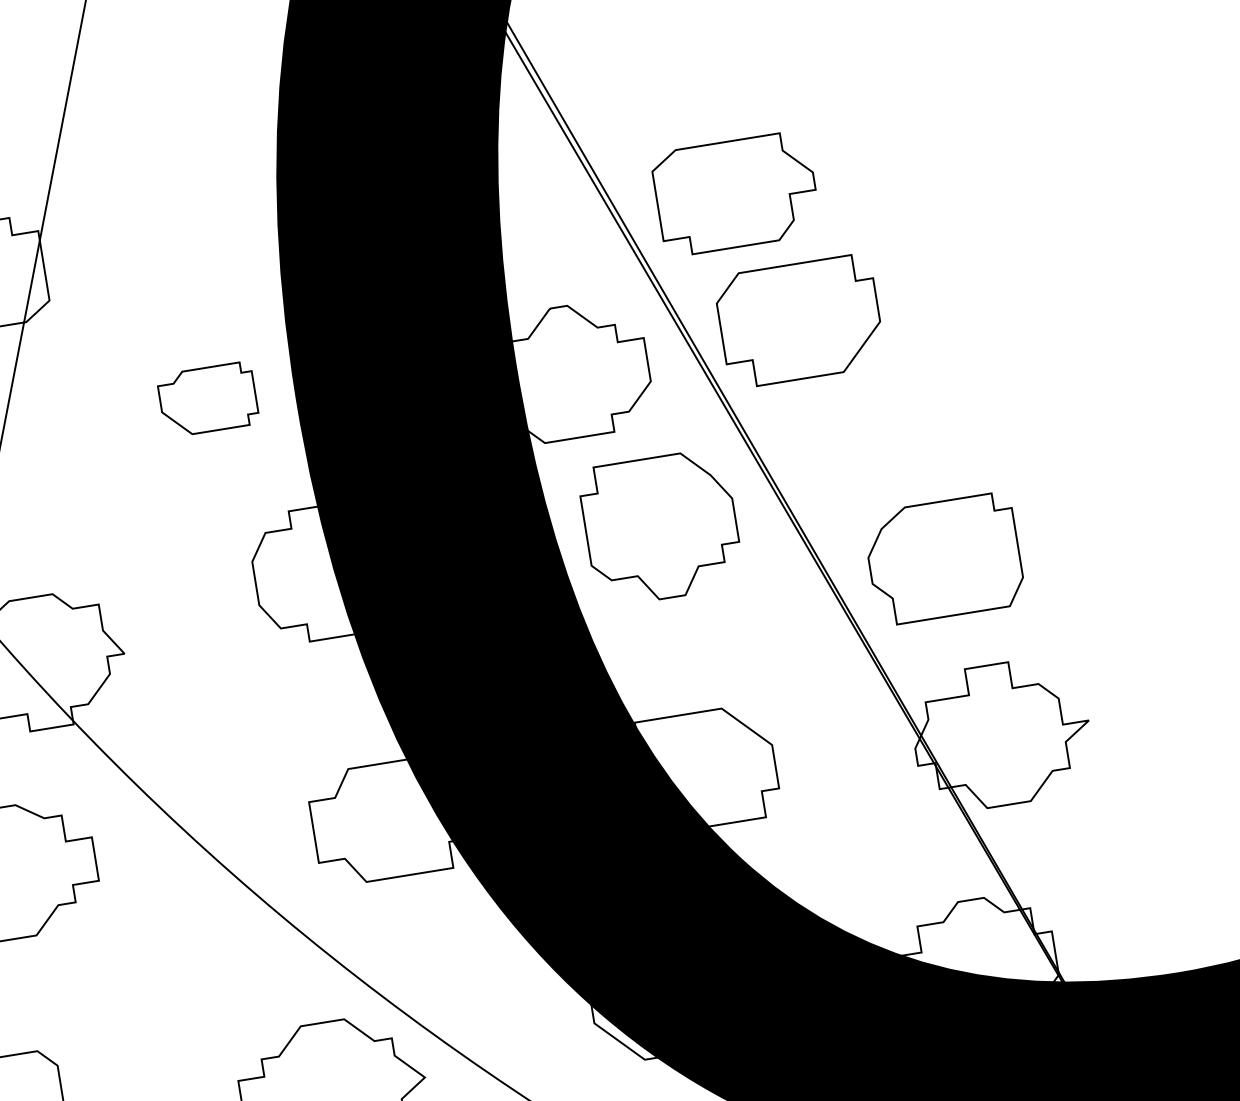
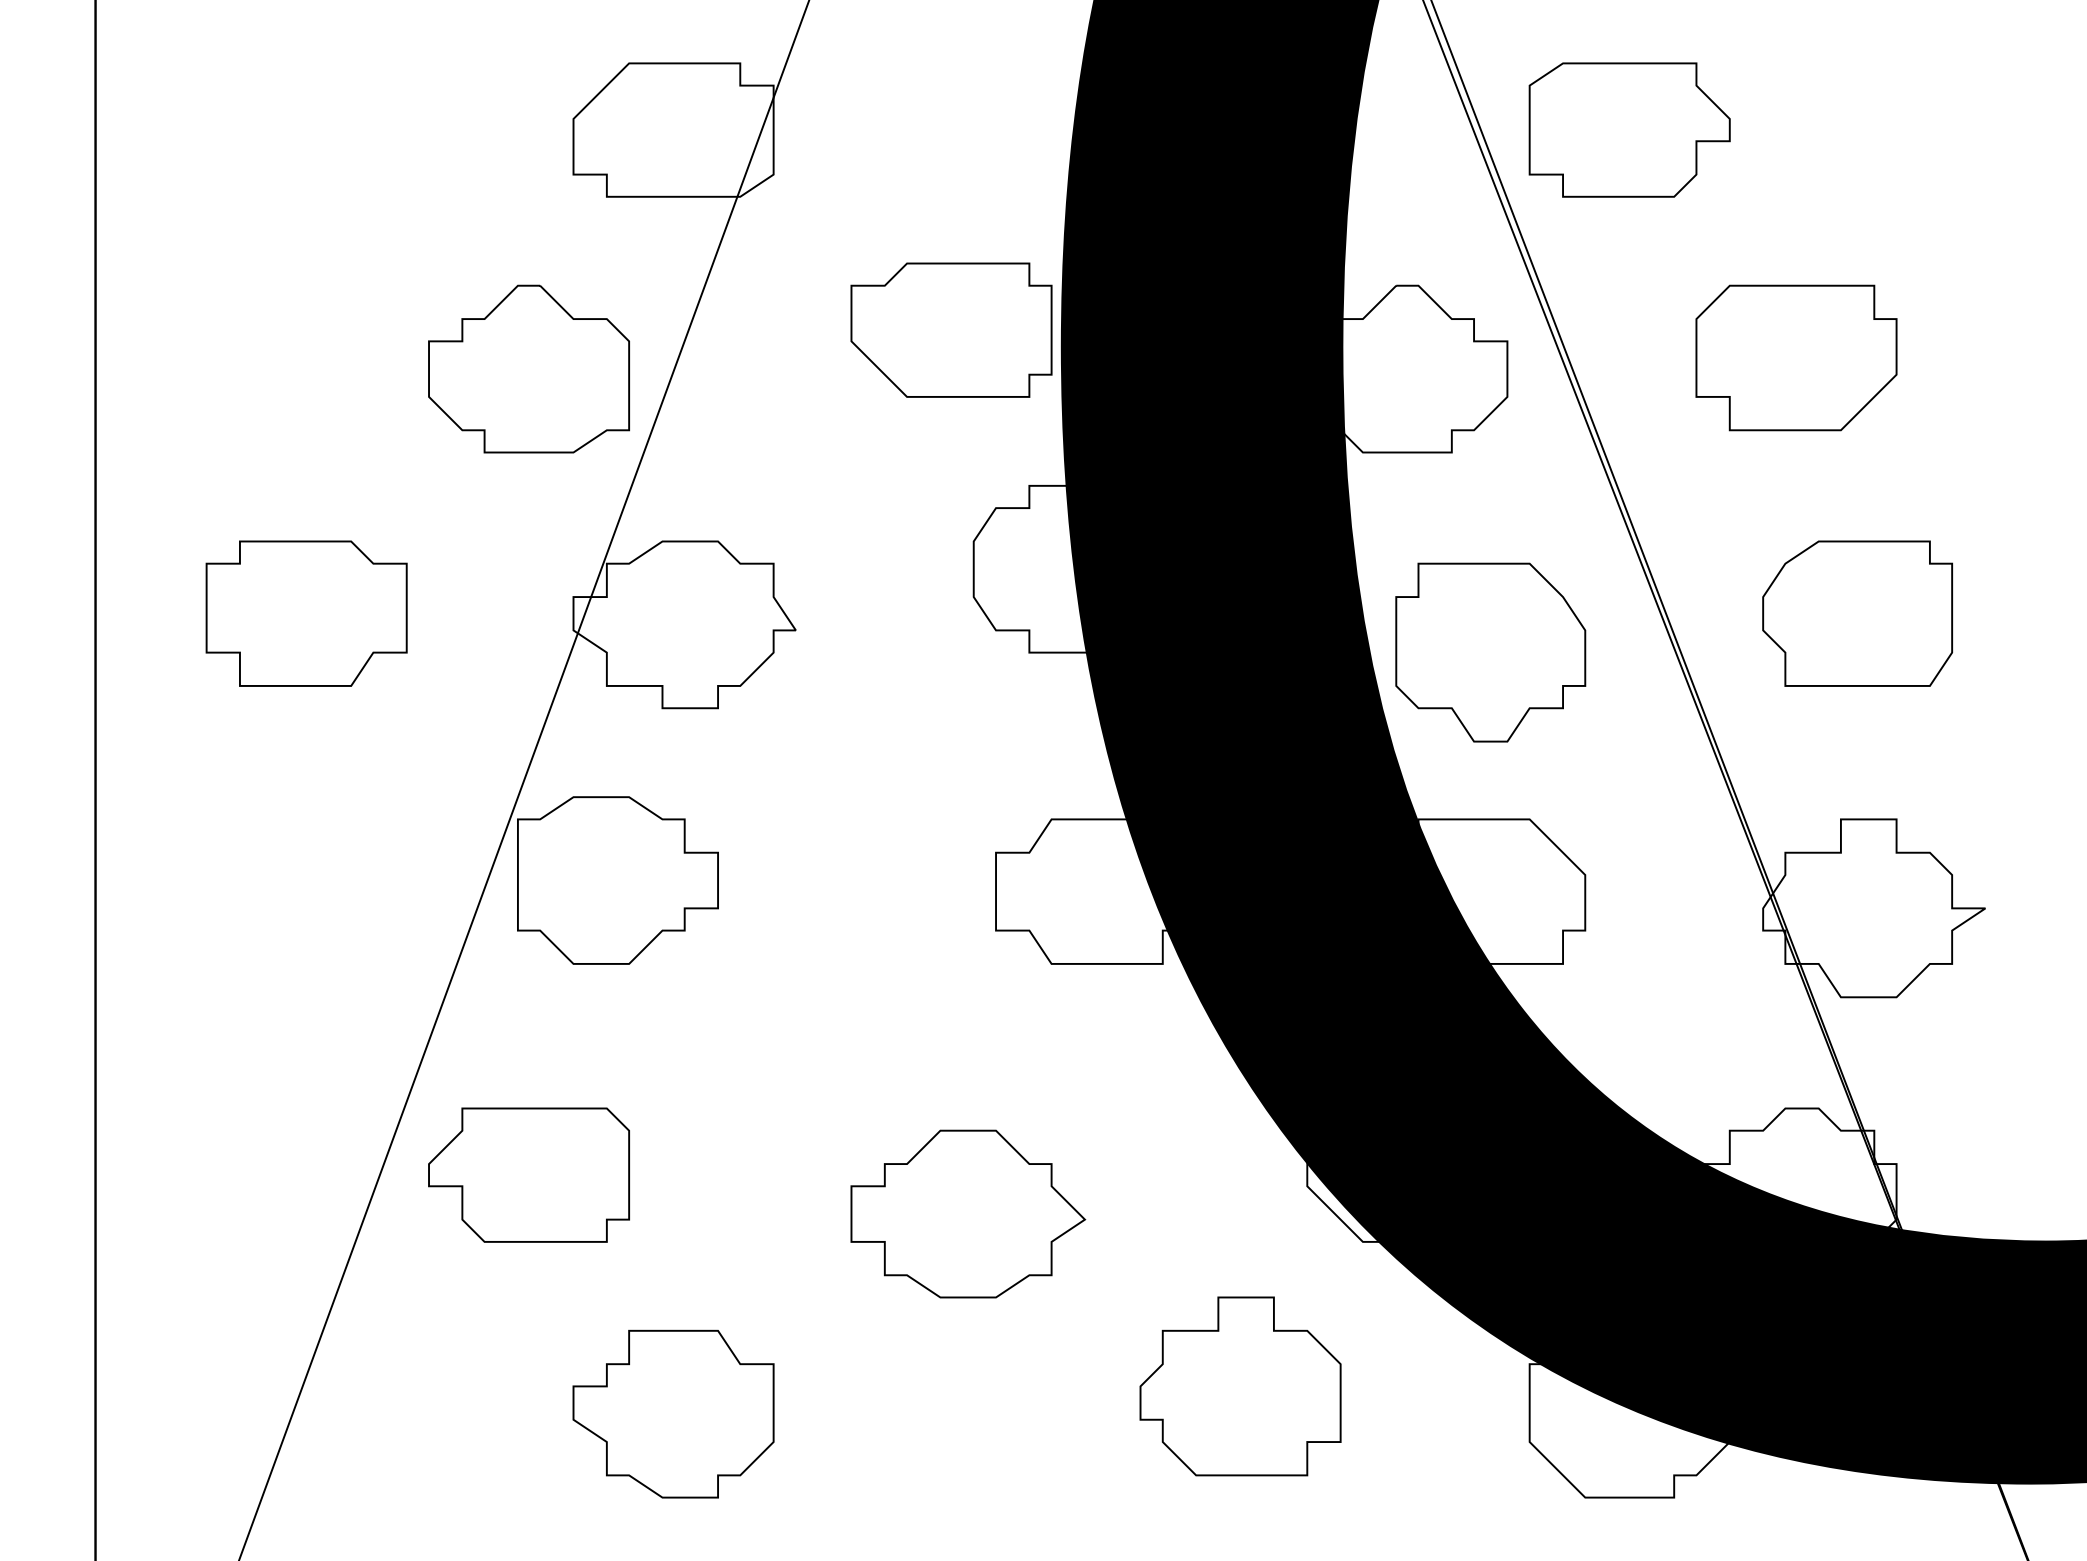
part: (735, 193) -> (1629, 129), moved
part: (799, 320) -> (1796, 357), moved
part: (208, 399) -> (951, 329), size x1.67
part: (660, 527) -> (1490, 652), moved
part: (944, 558) -> (1857, 613), moved

